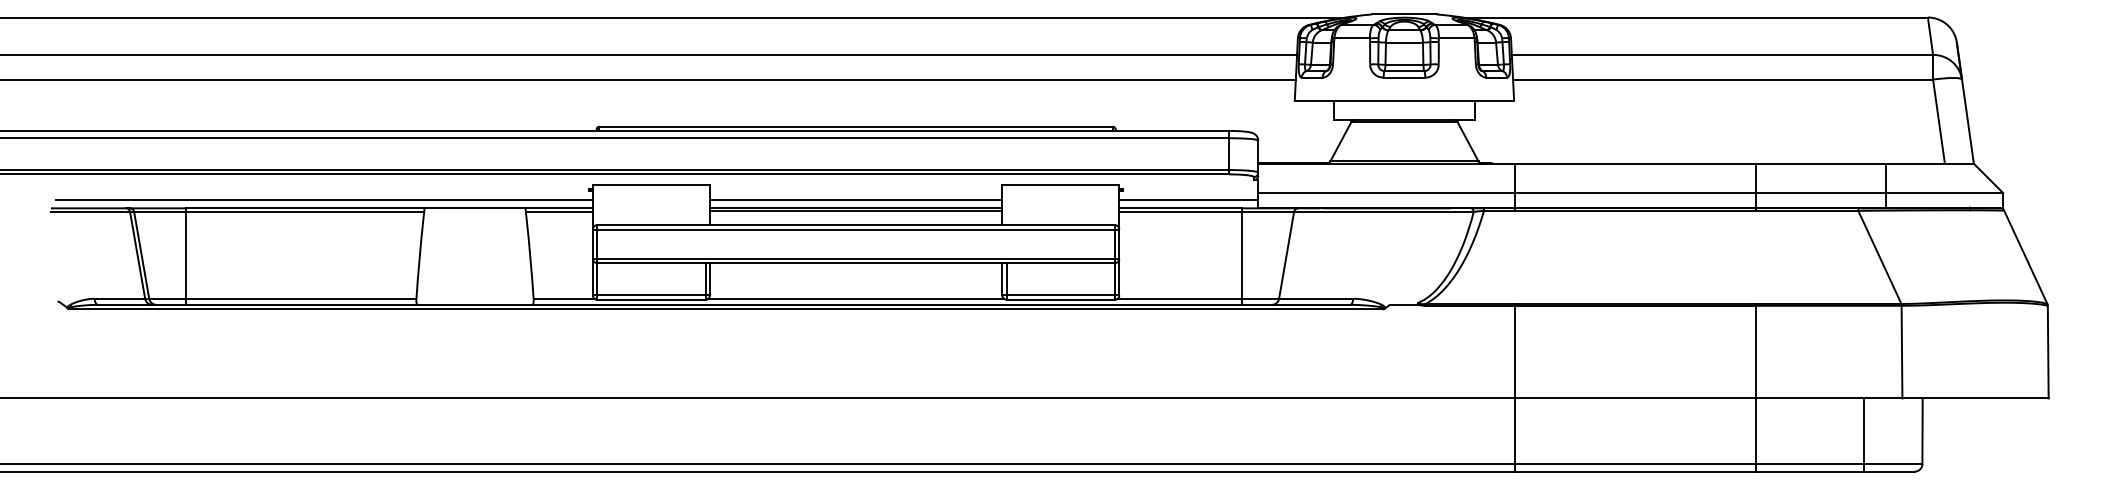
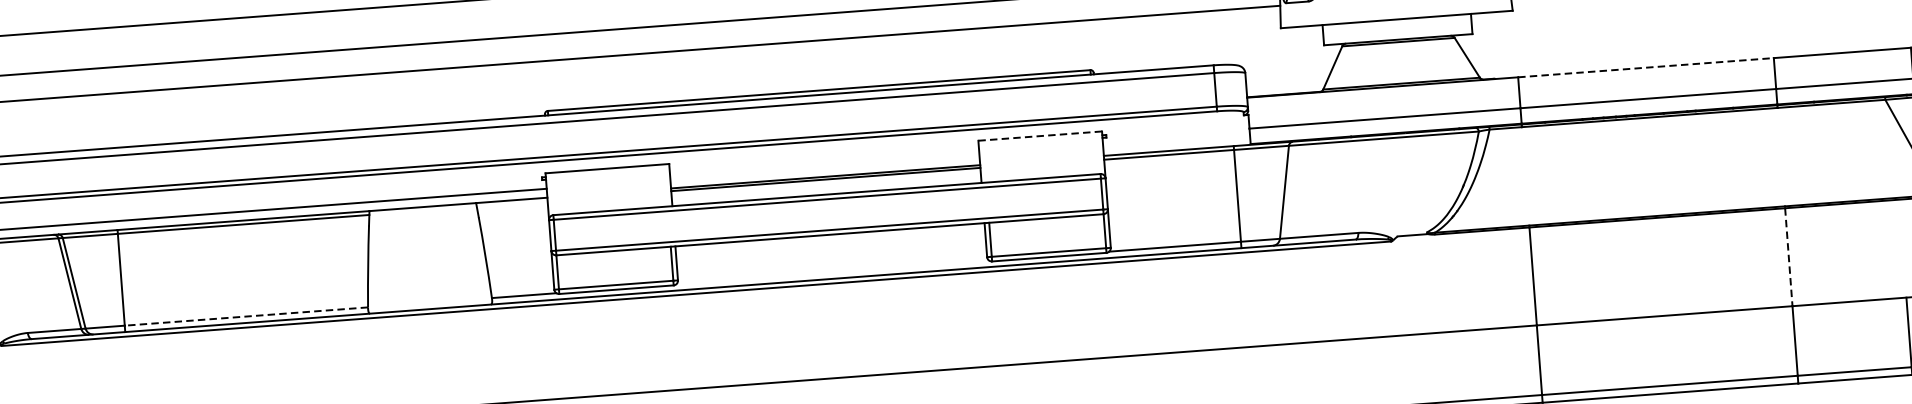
line: (1635, 163) -> (1645, 67), solid -> dashed
line: (1061, 185) -> (1040, 136), solid -> dashed
line: (855, 199) -> (824, 167), removed
line: (1188, 199) -> (1176, 141), removed
line: (558, 211) -> (511, 203), removed
line: (300, 298) -> (245, 316), solid -> dashed
line: (856, 298) -> (833, 272), removed
line: (1756, 352) -> (1788, 257), solid -> dashed

